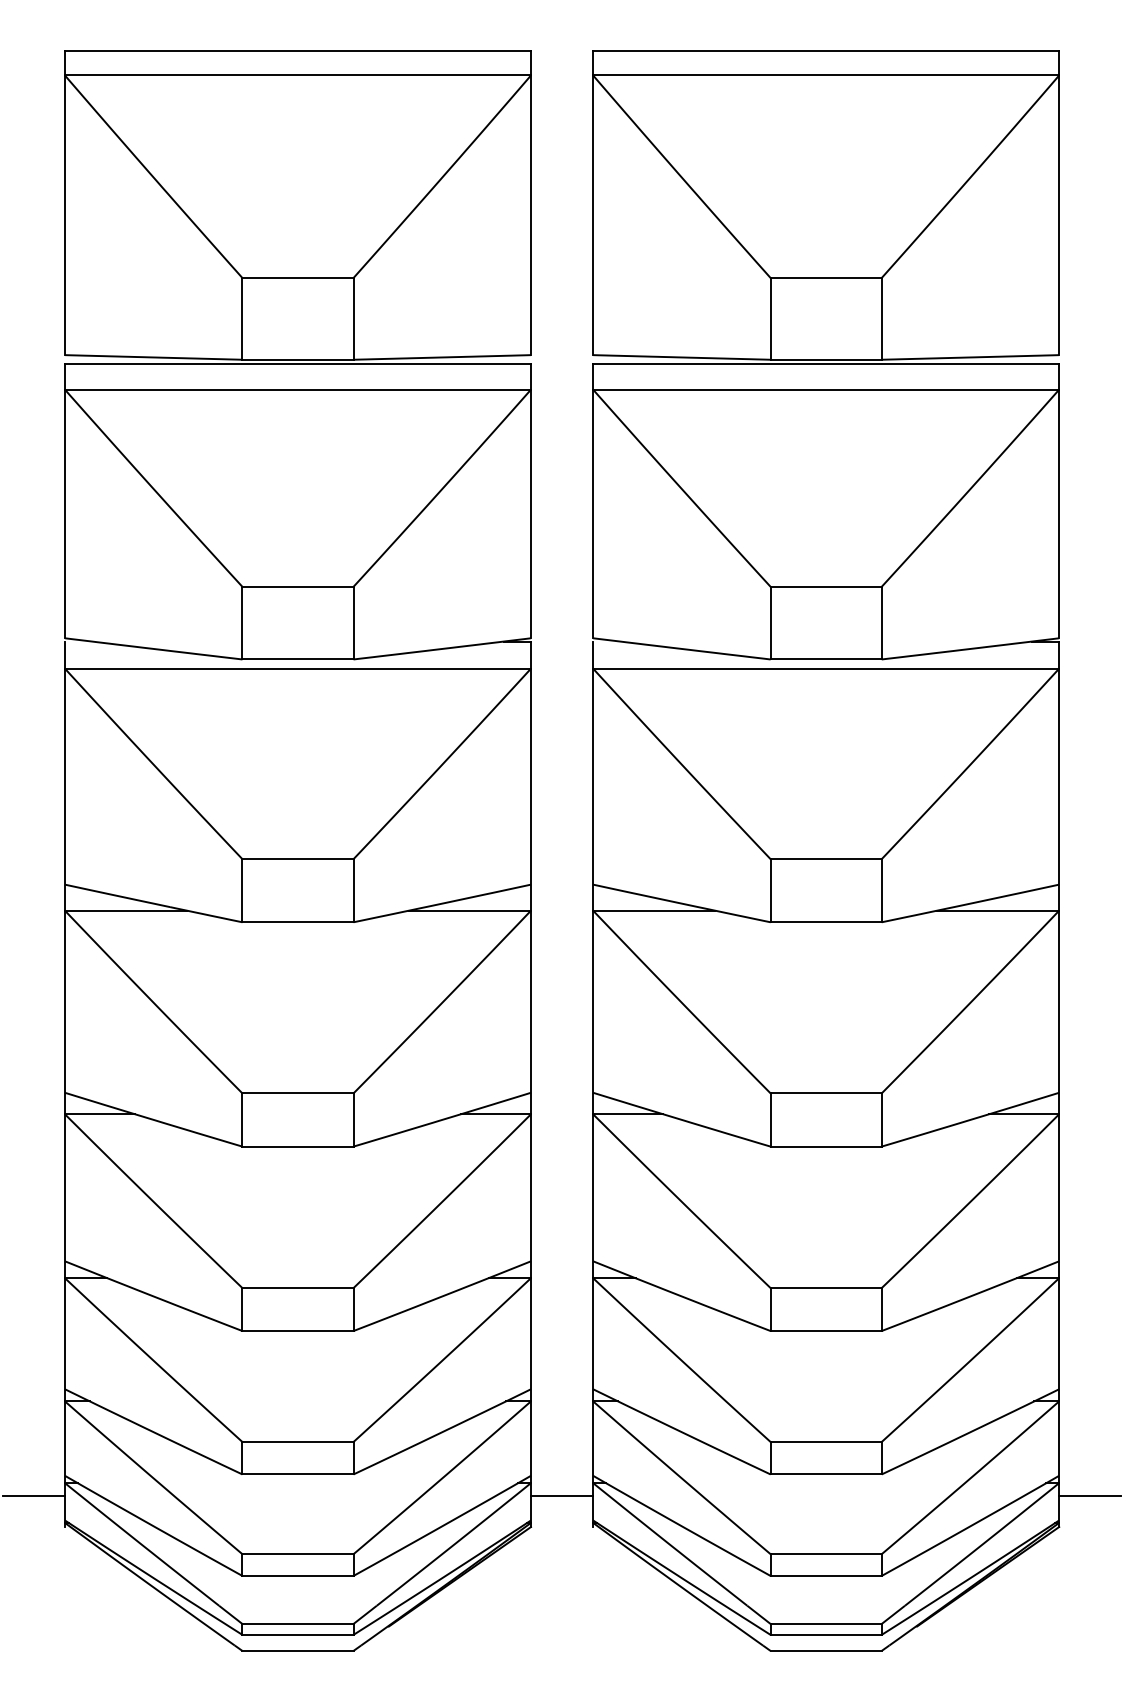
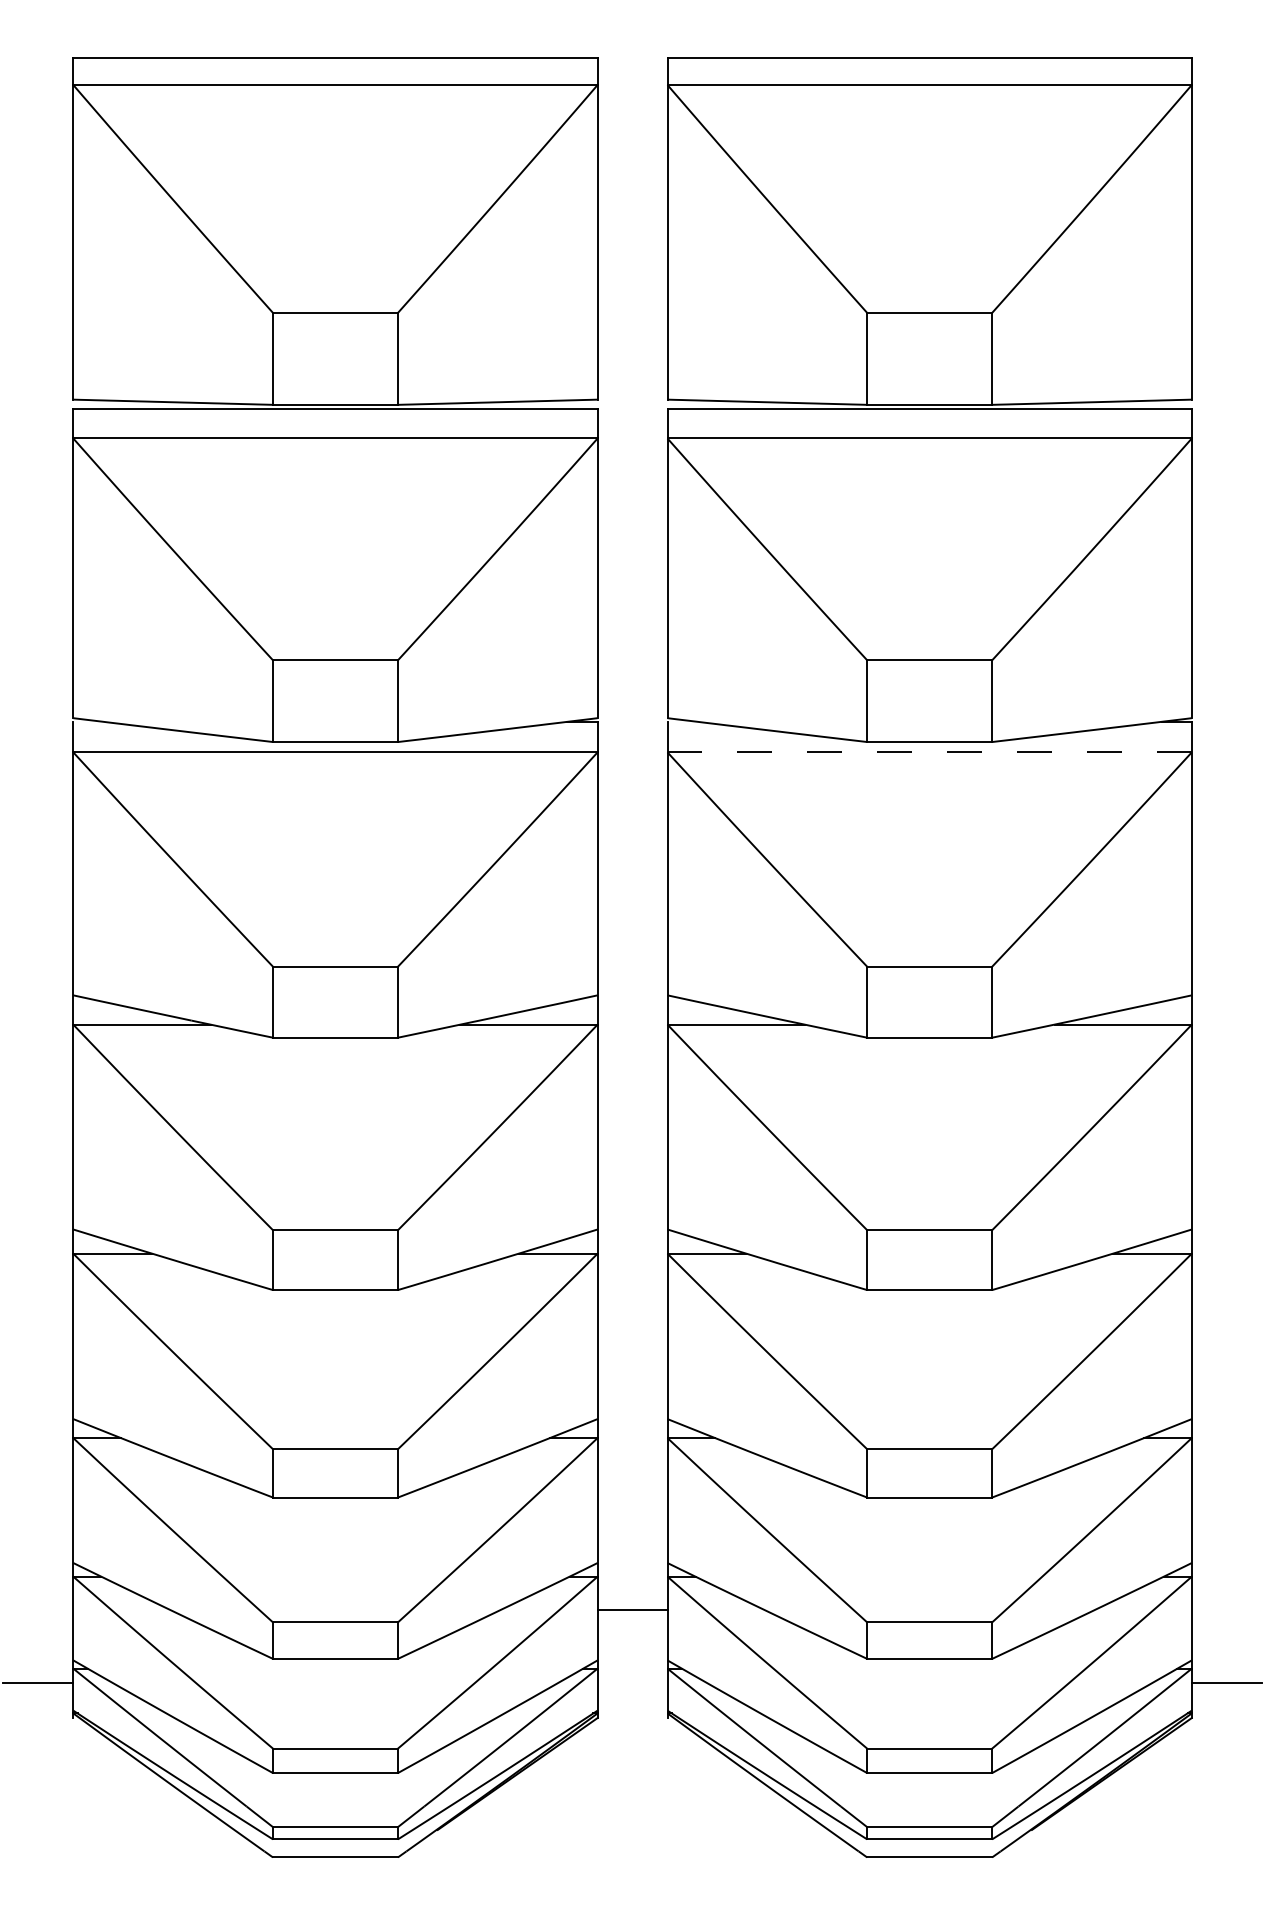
line: (826, 668) -> (930, 752), solid -> dashed
line: (561, 1495) -> (631, 1609), moved

